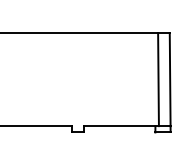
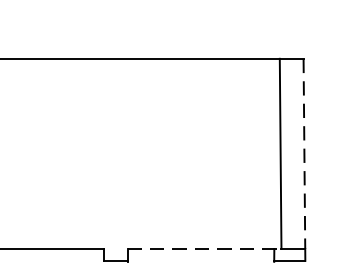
line: (170, 79) -> (305, 153), solid -> dashed
line: (121, 126) -> (205, 249), solid -> dashed

